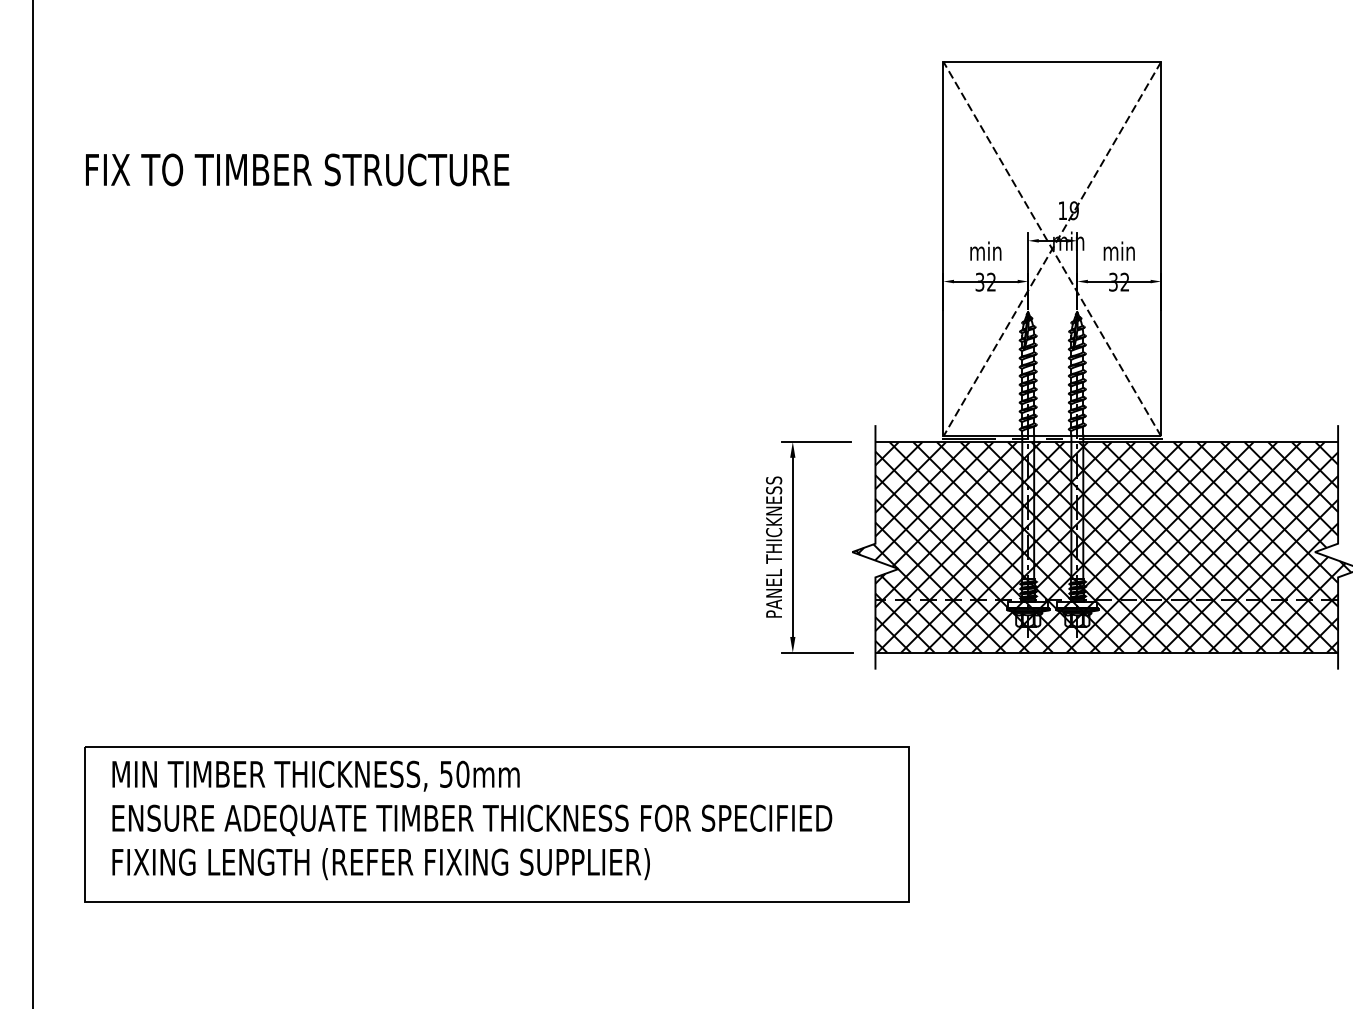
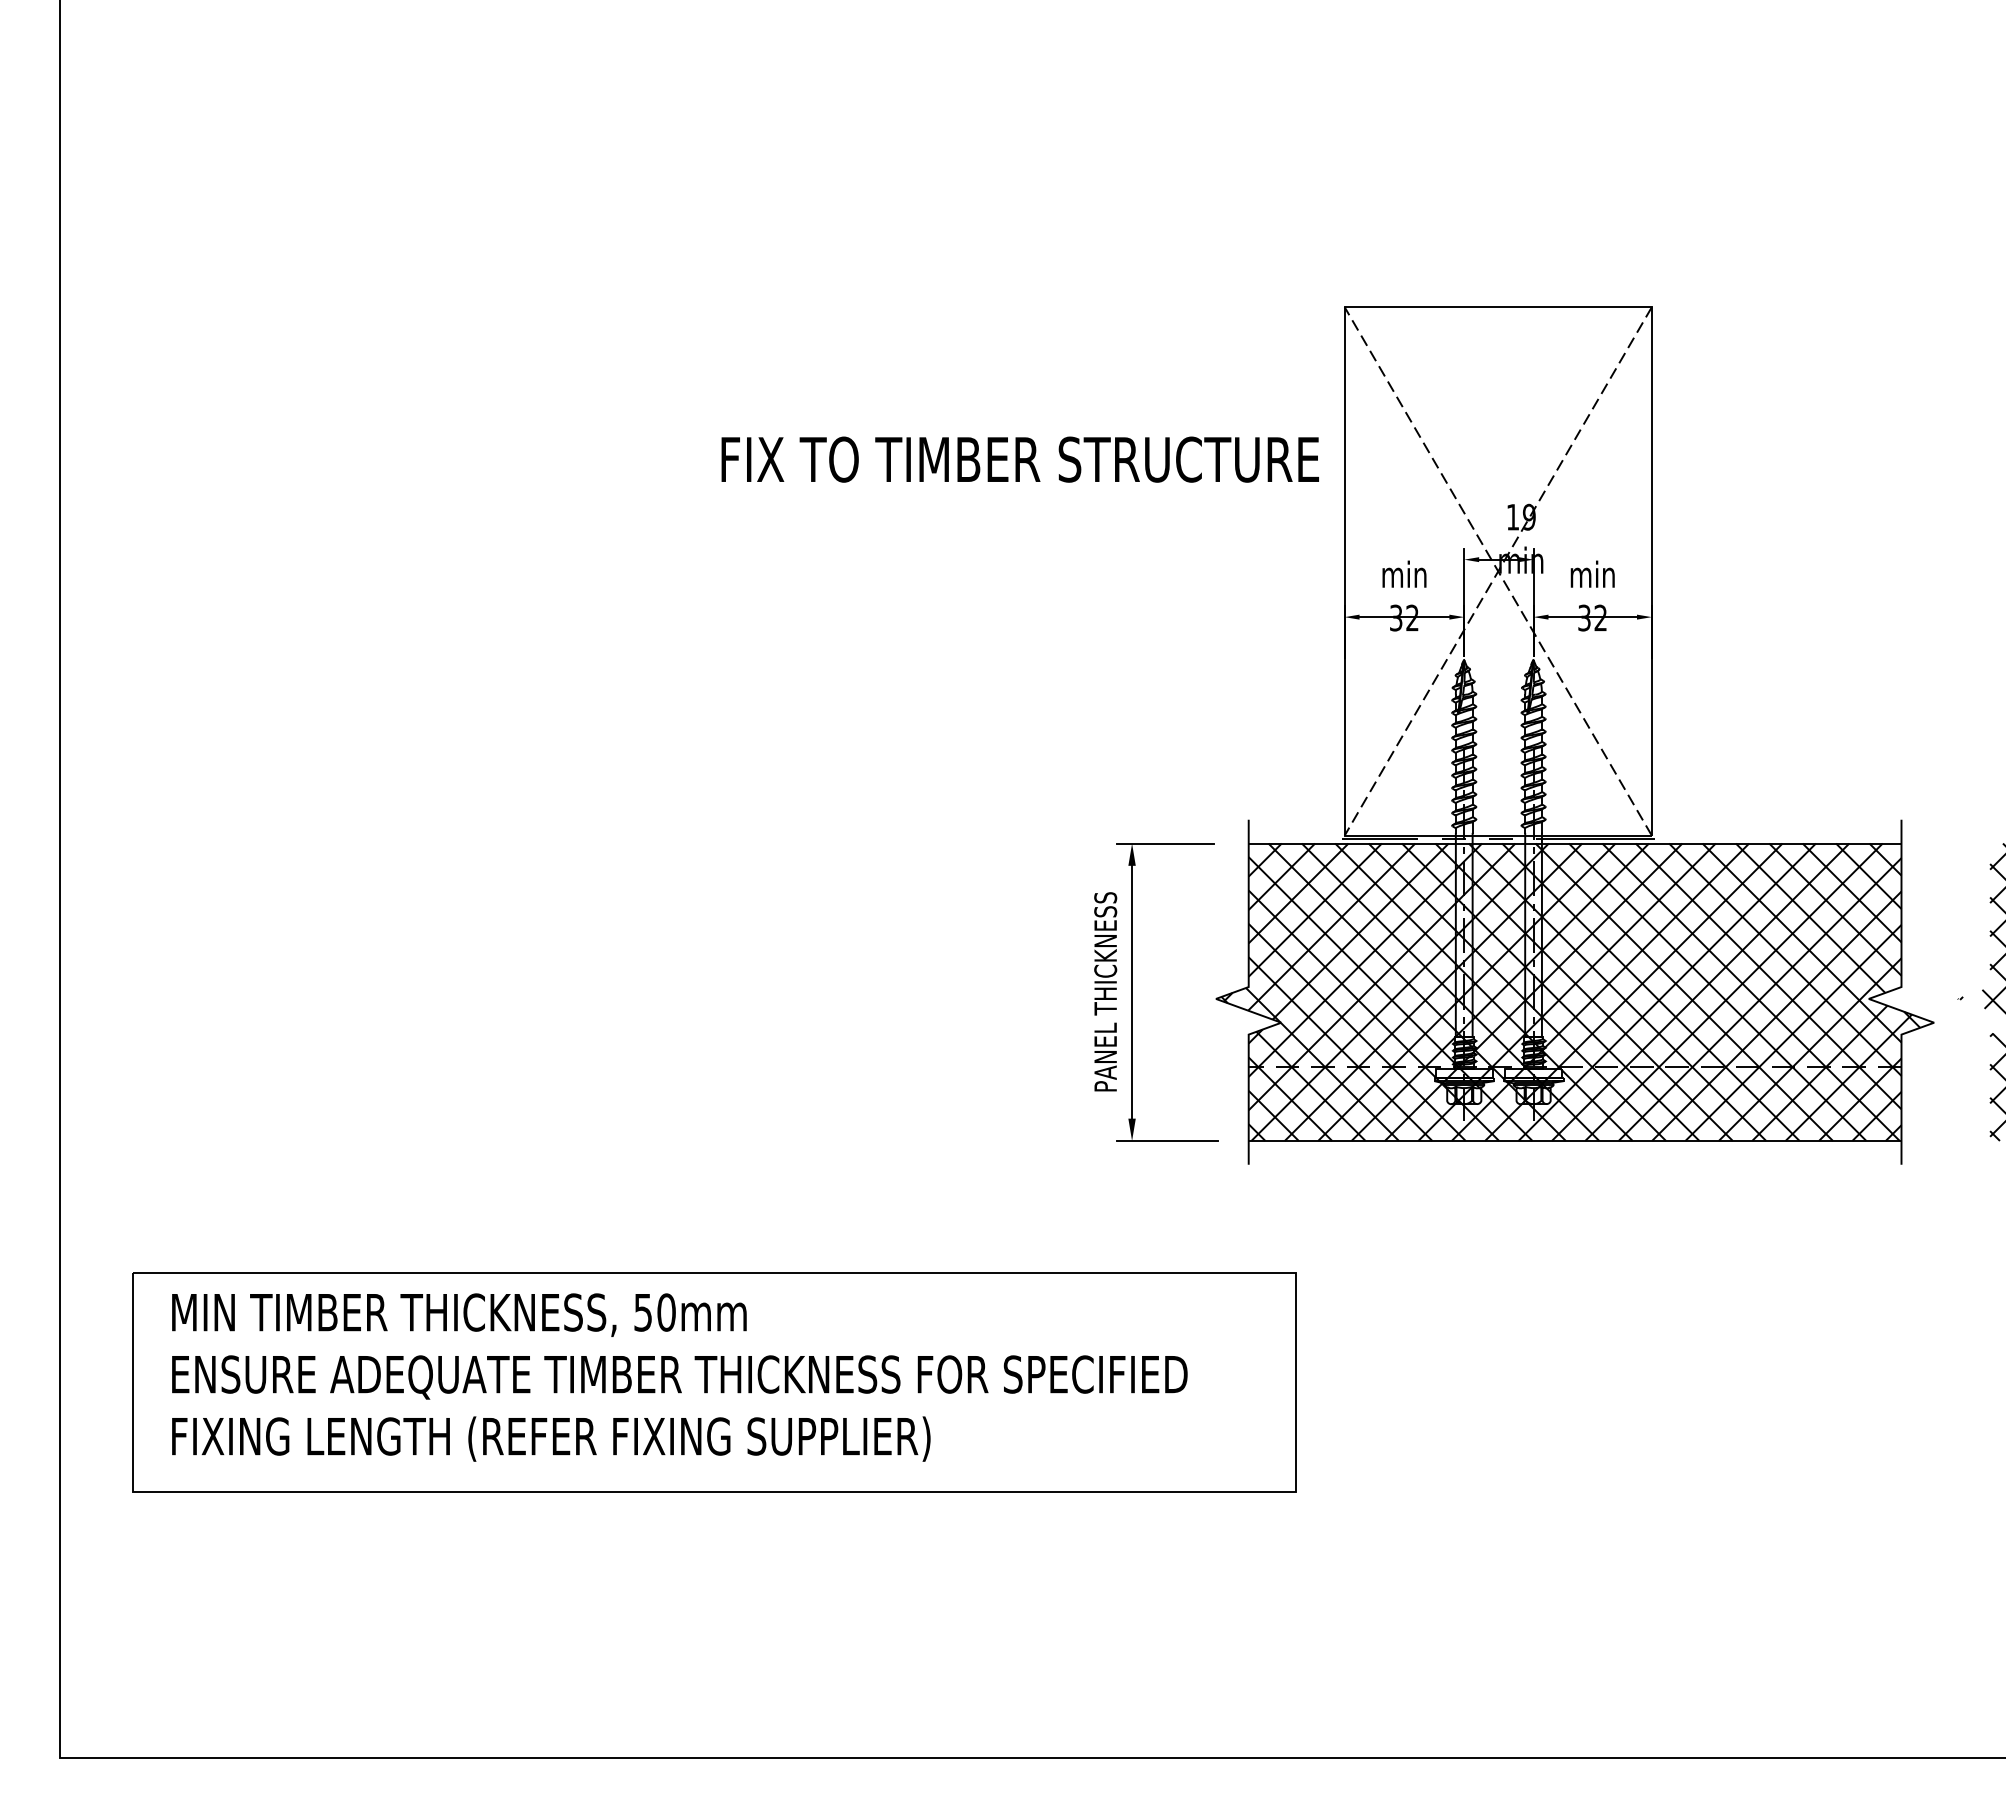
text: (297, 169) -> (1019, 459), moved

